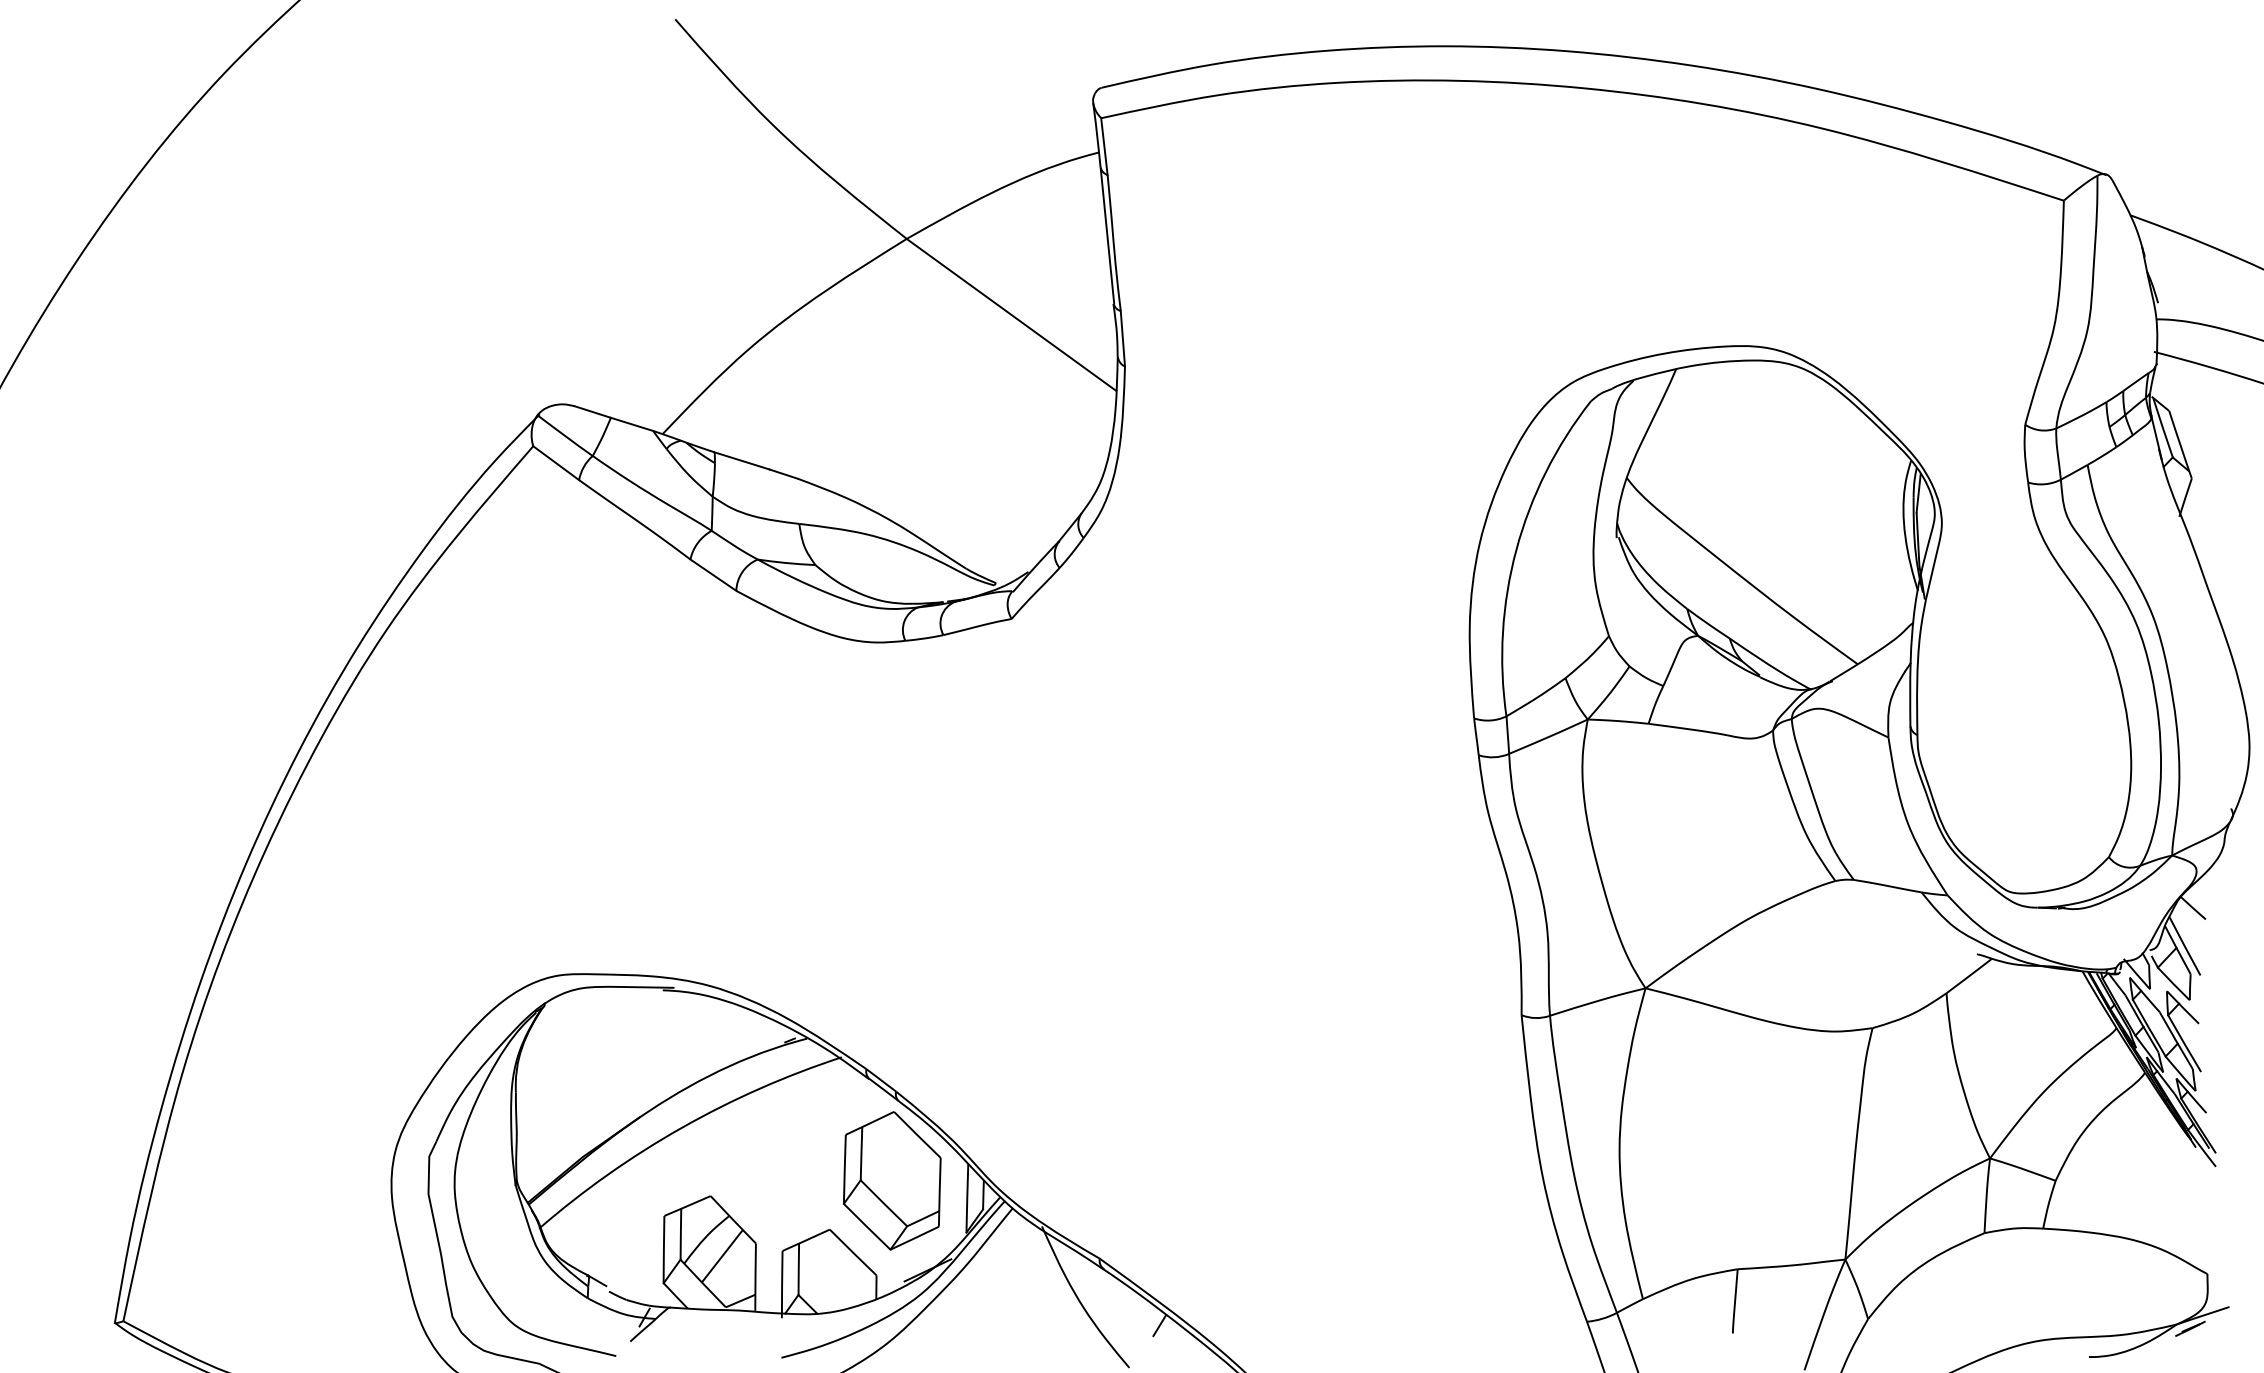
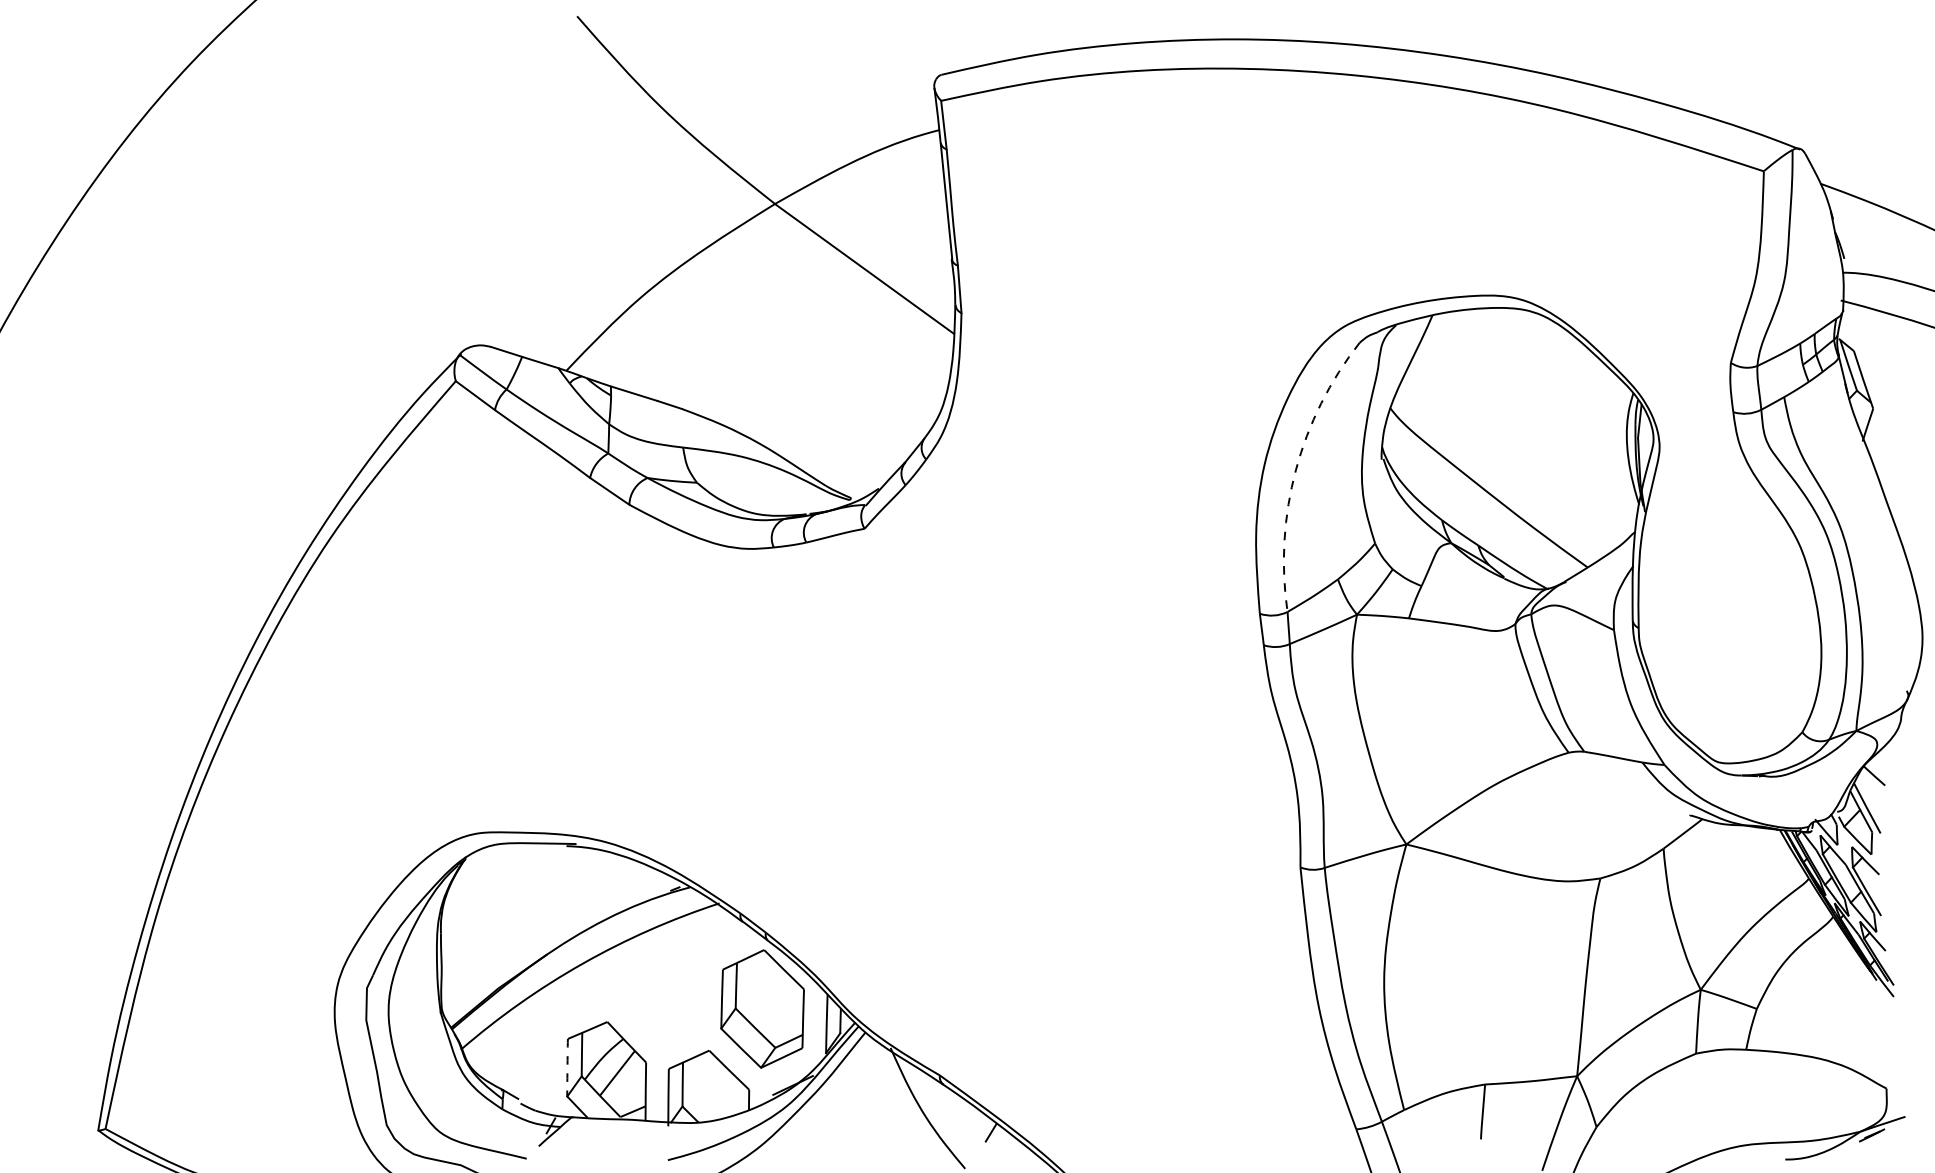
arc: (1516, 550) -> (1296, 470), solid -> dashed
arc: (663, 1249) -> (567, 1067), solid -> dashed

